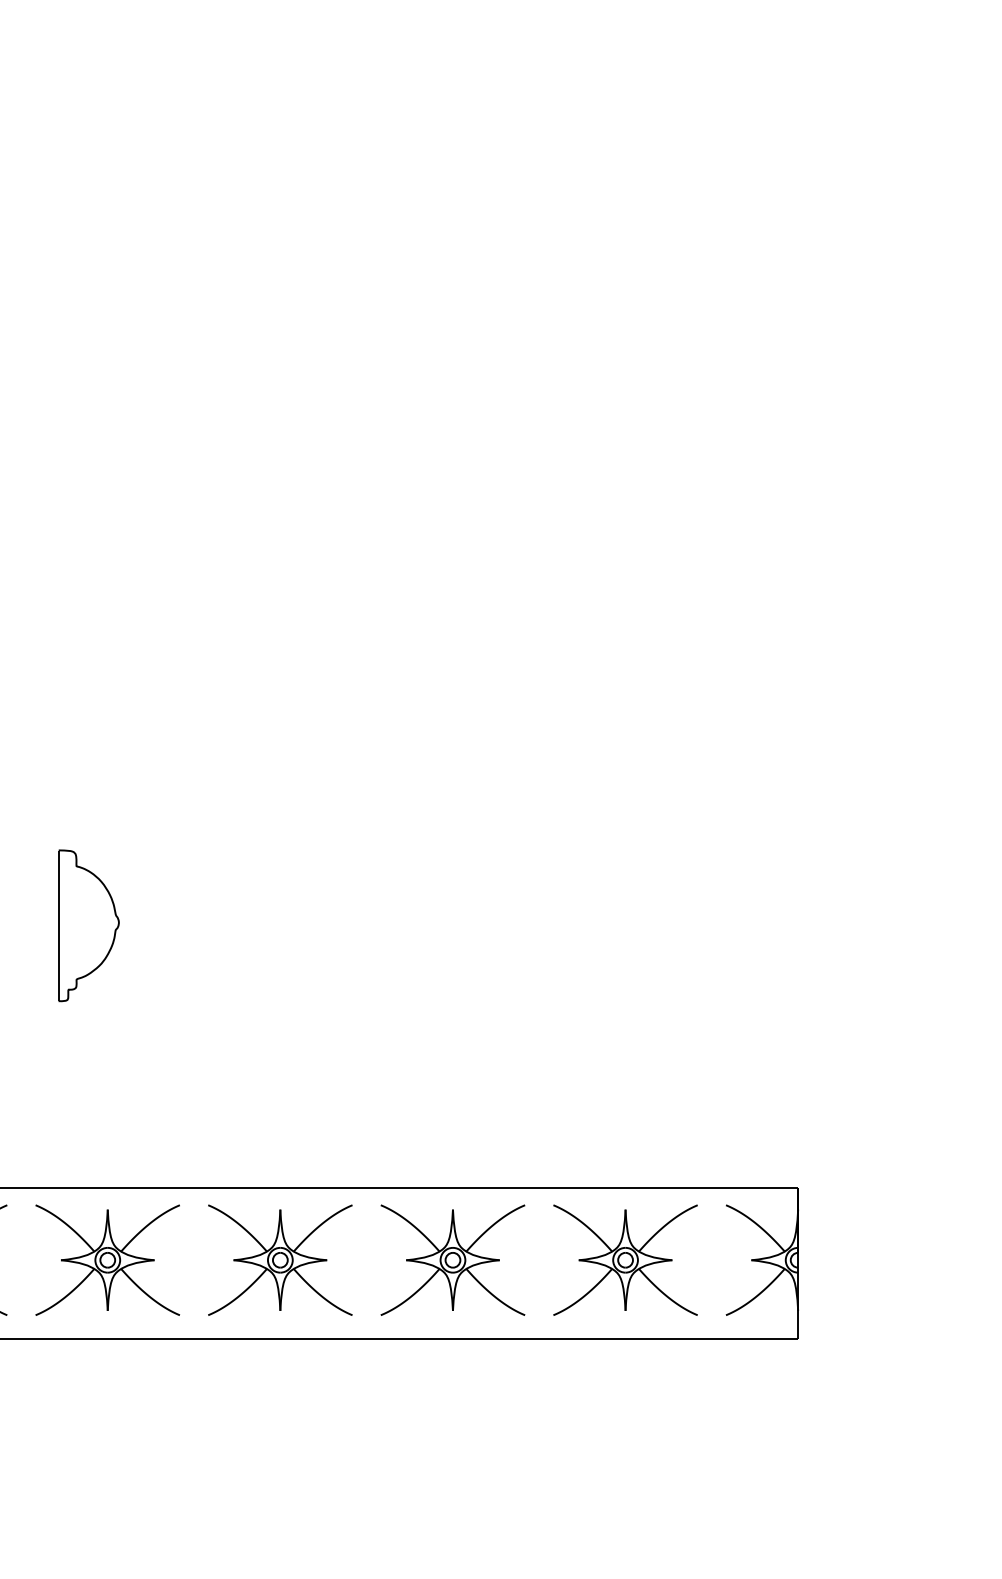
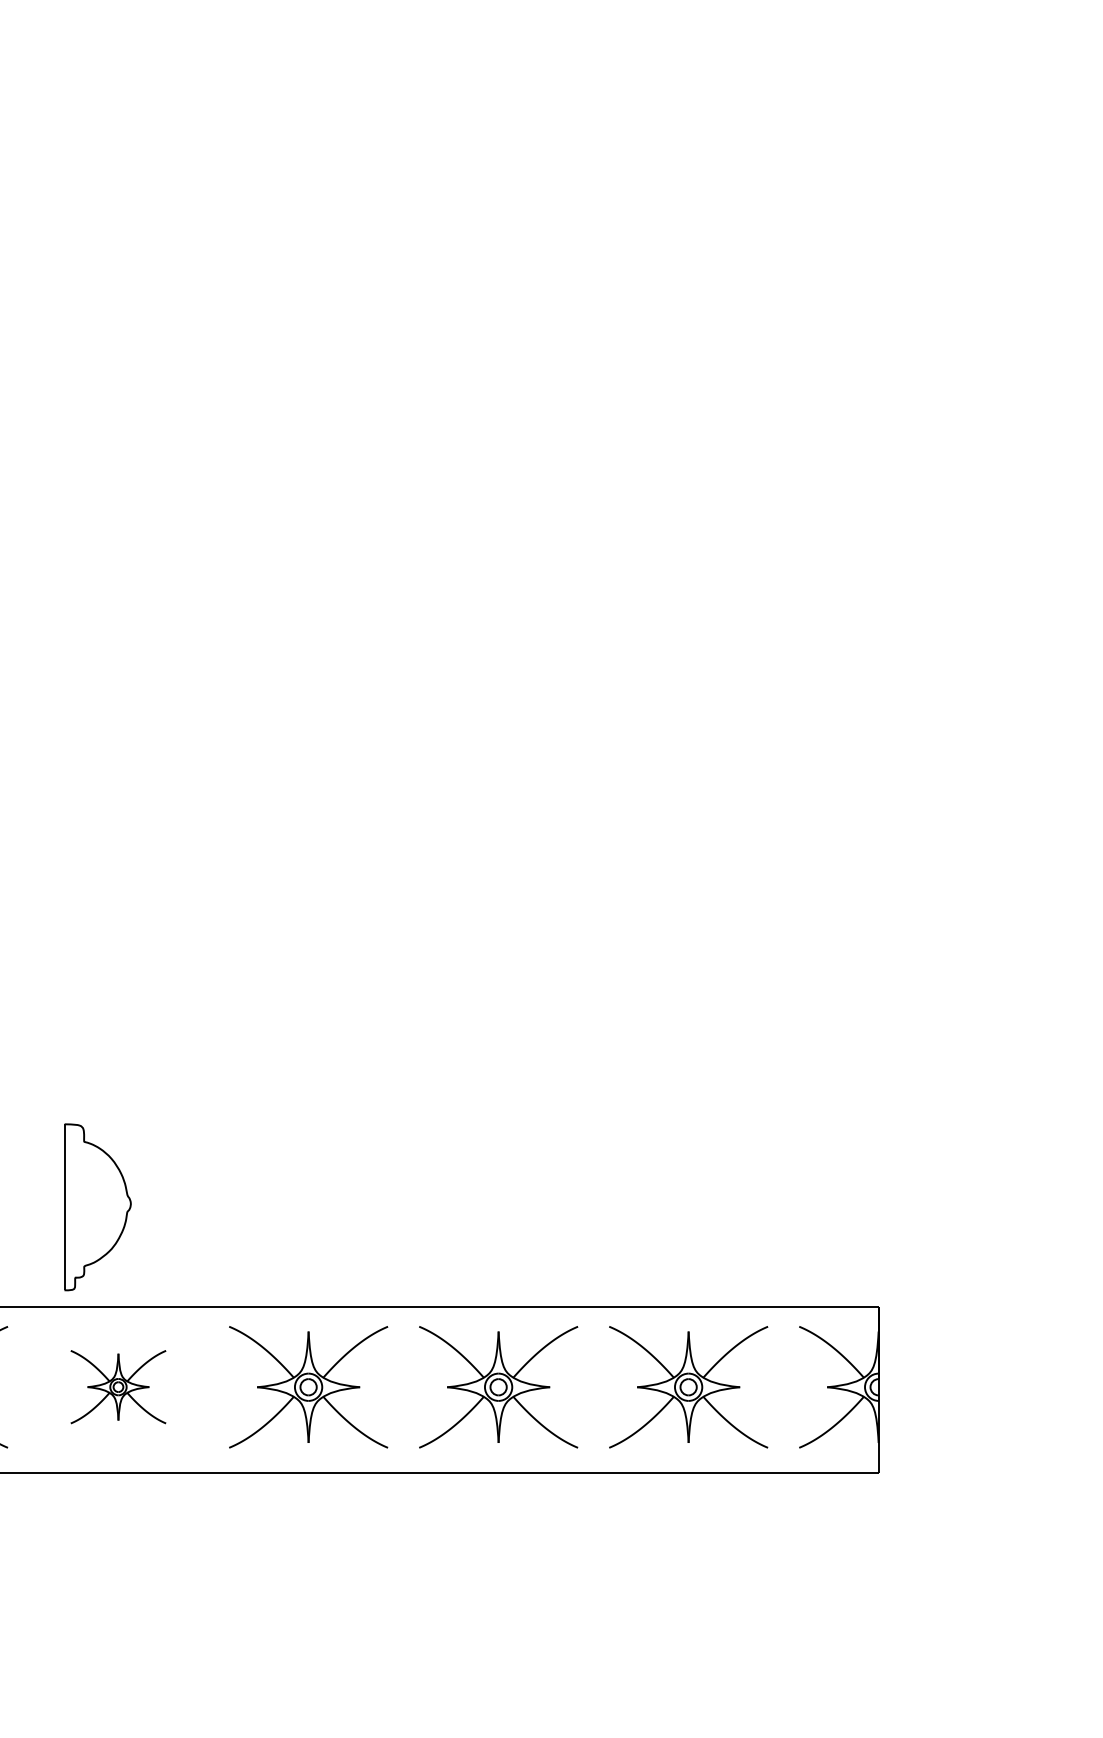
part: (88, 925) -> (97, 1206), moved
part: (107, 1259) -> (118, 1386), size x0.6

